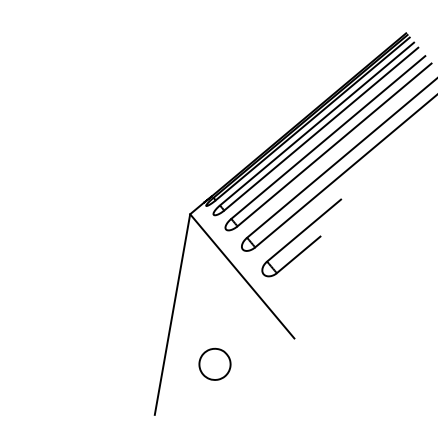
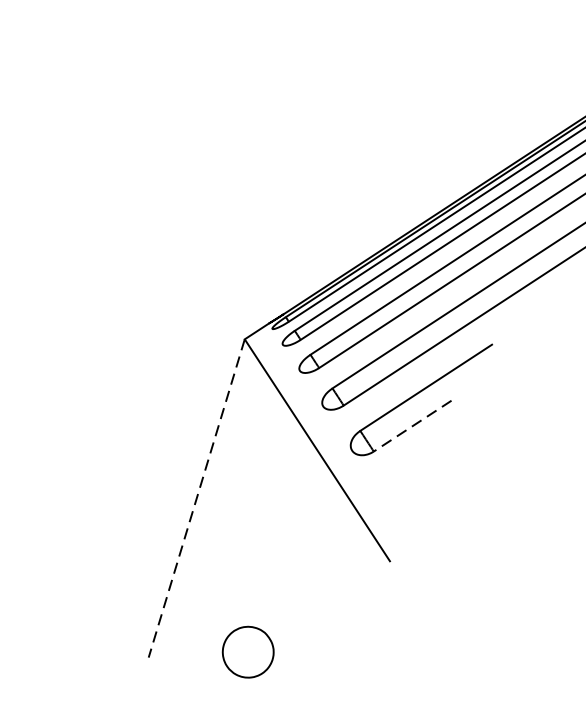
line: (298, 255) -> (412, 427), solid -> dashed
line: (172, 314) -> (196, 498), solid -> dashed
part: (214, 363) -> (247, 650), moved

